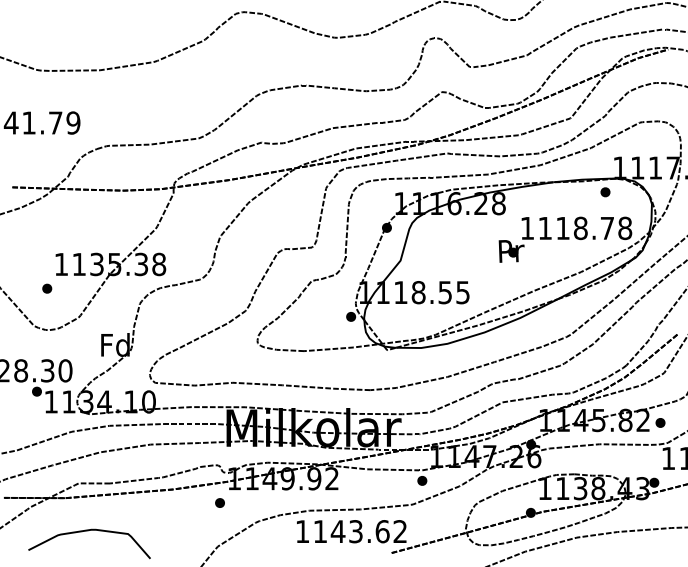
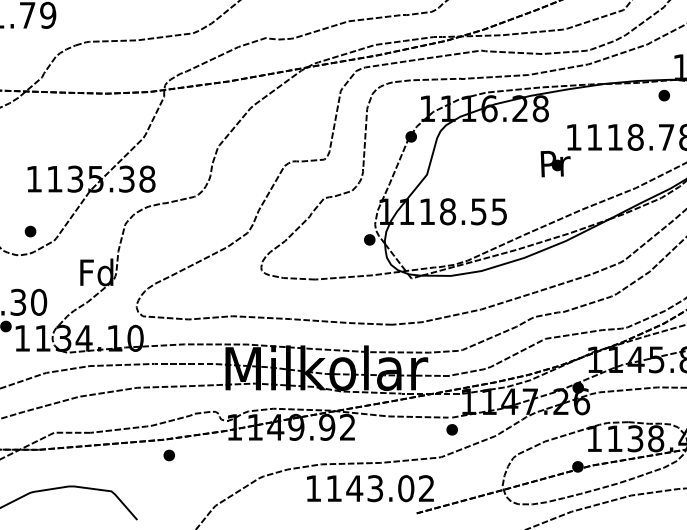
part: (47, 288) -> (30, 231), moved
part: (219, 502) -> (168, 454), moved
text: (382, 531) -> (406, 488), 1143.62 -> 1143.02

